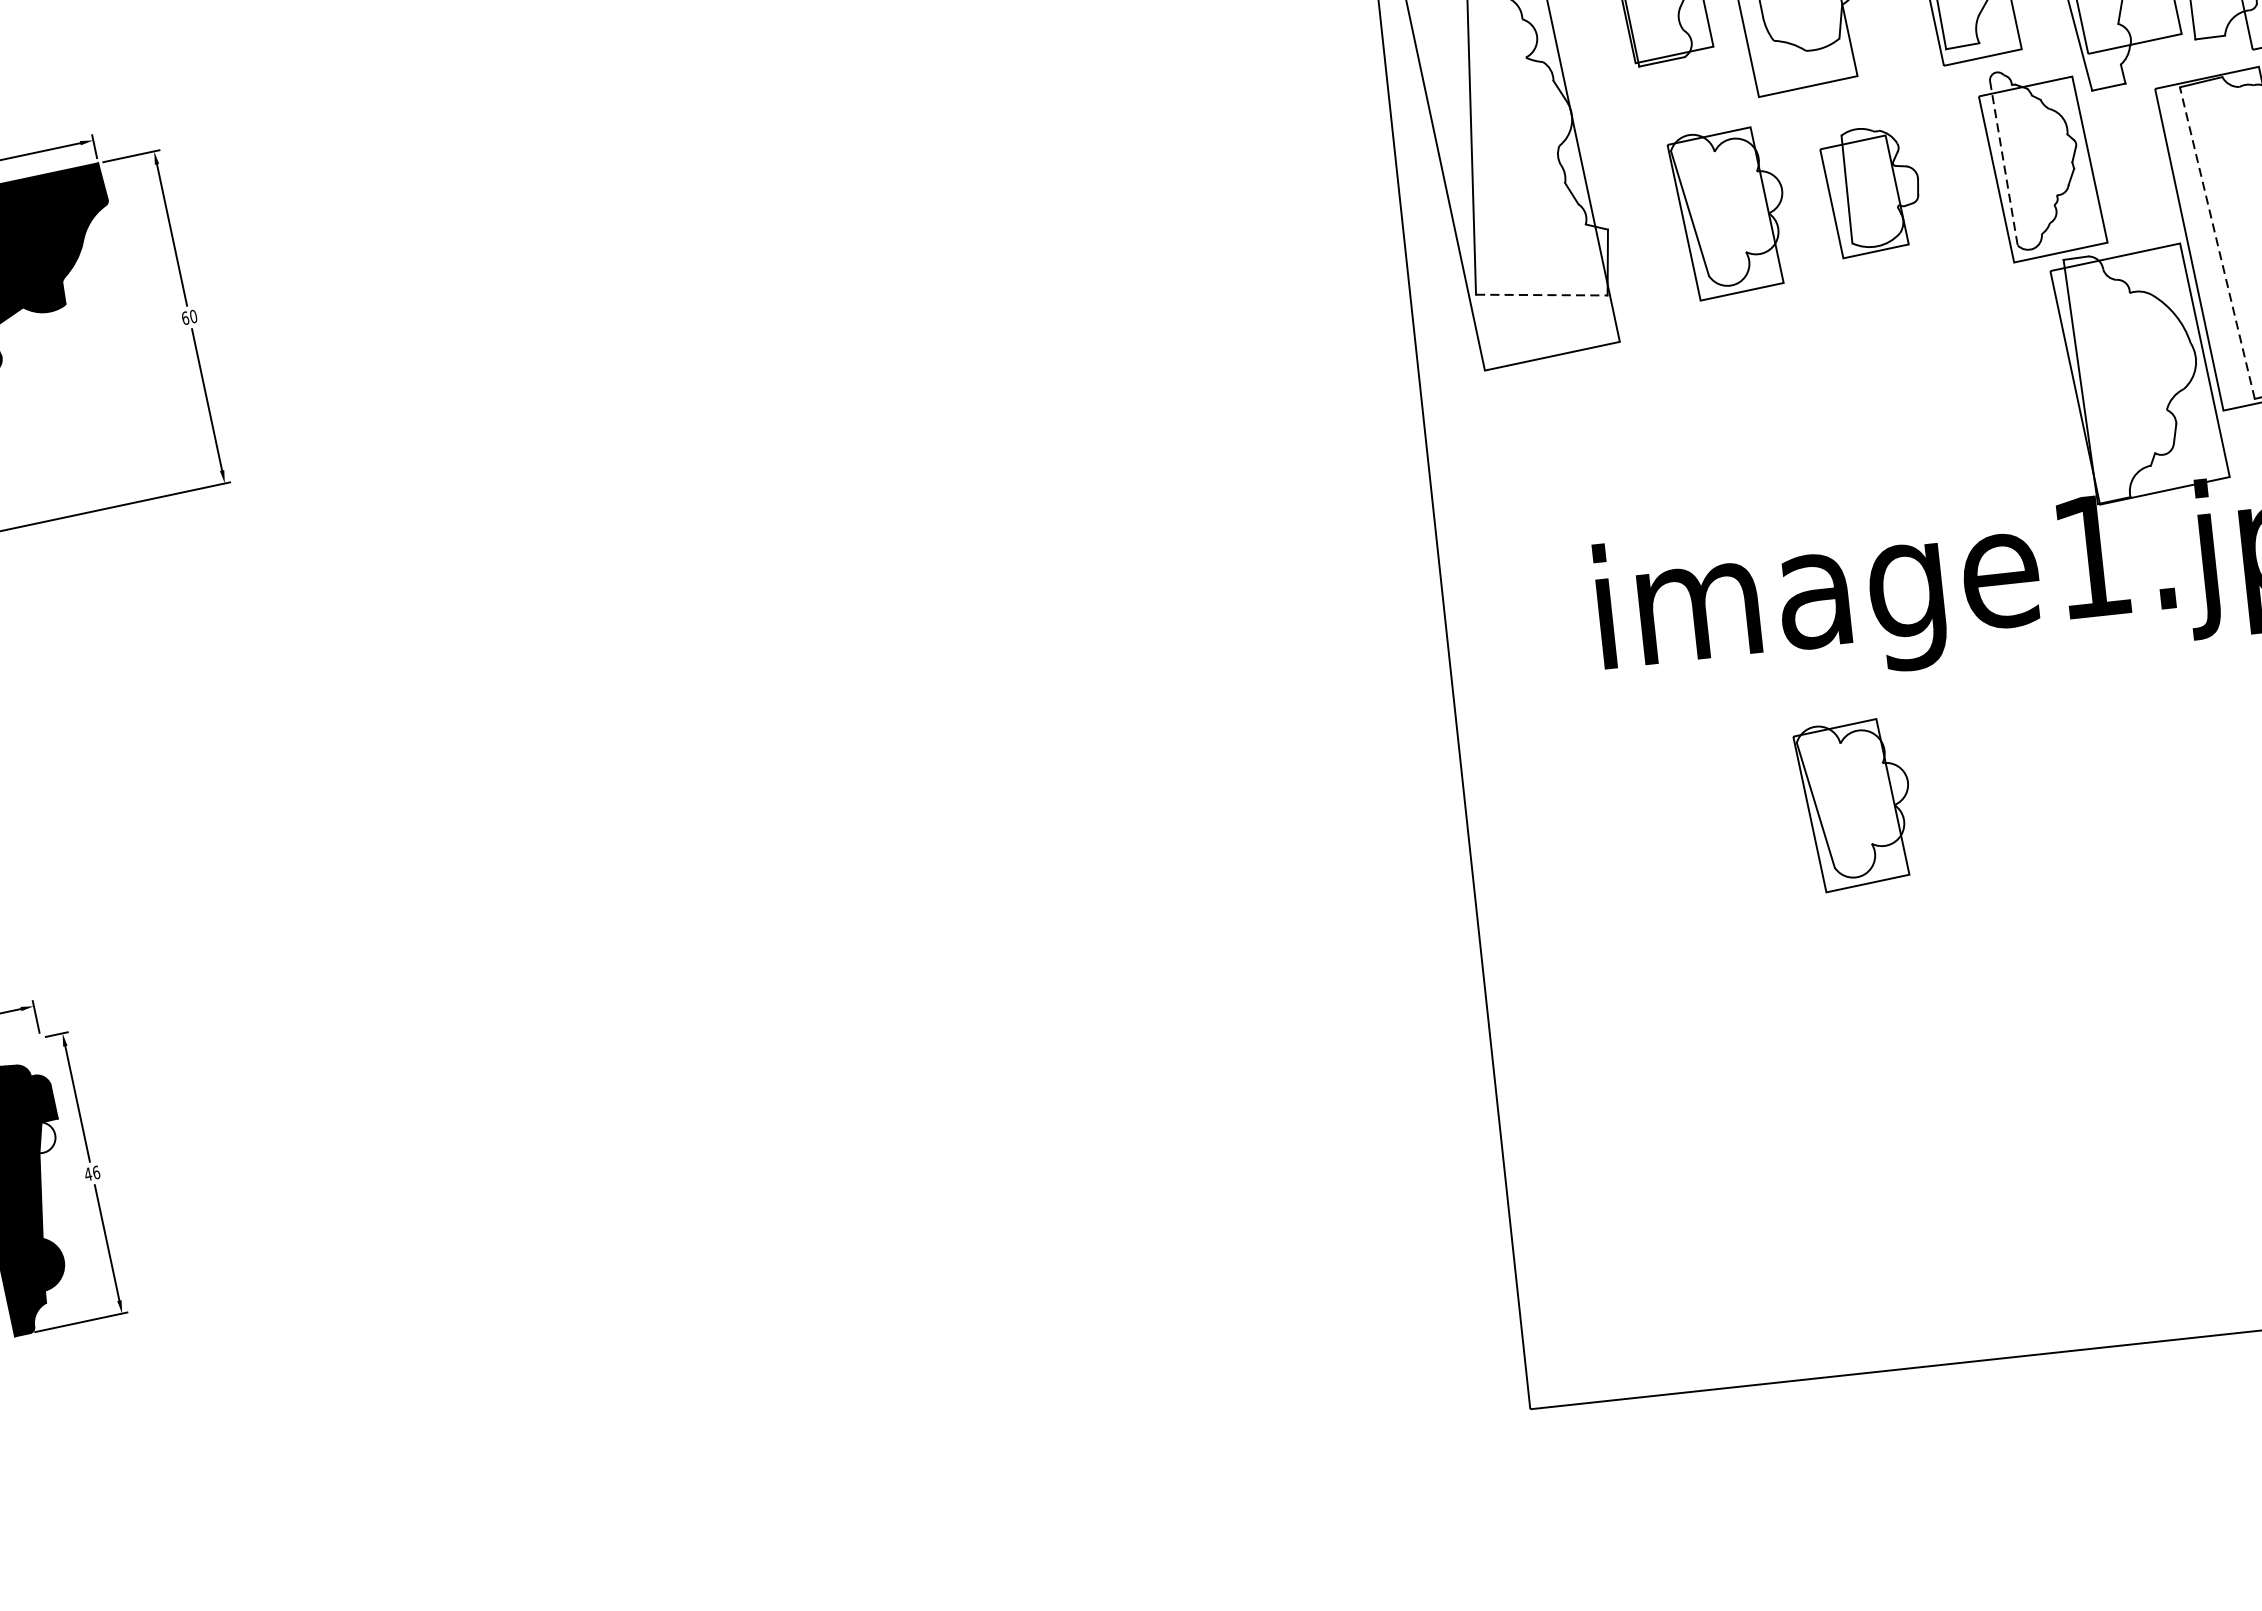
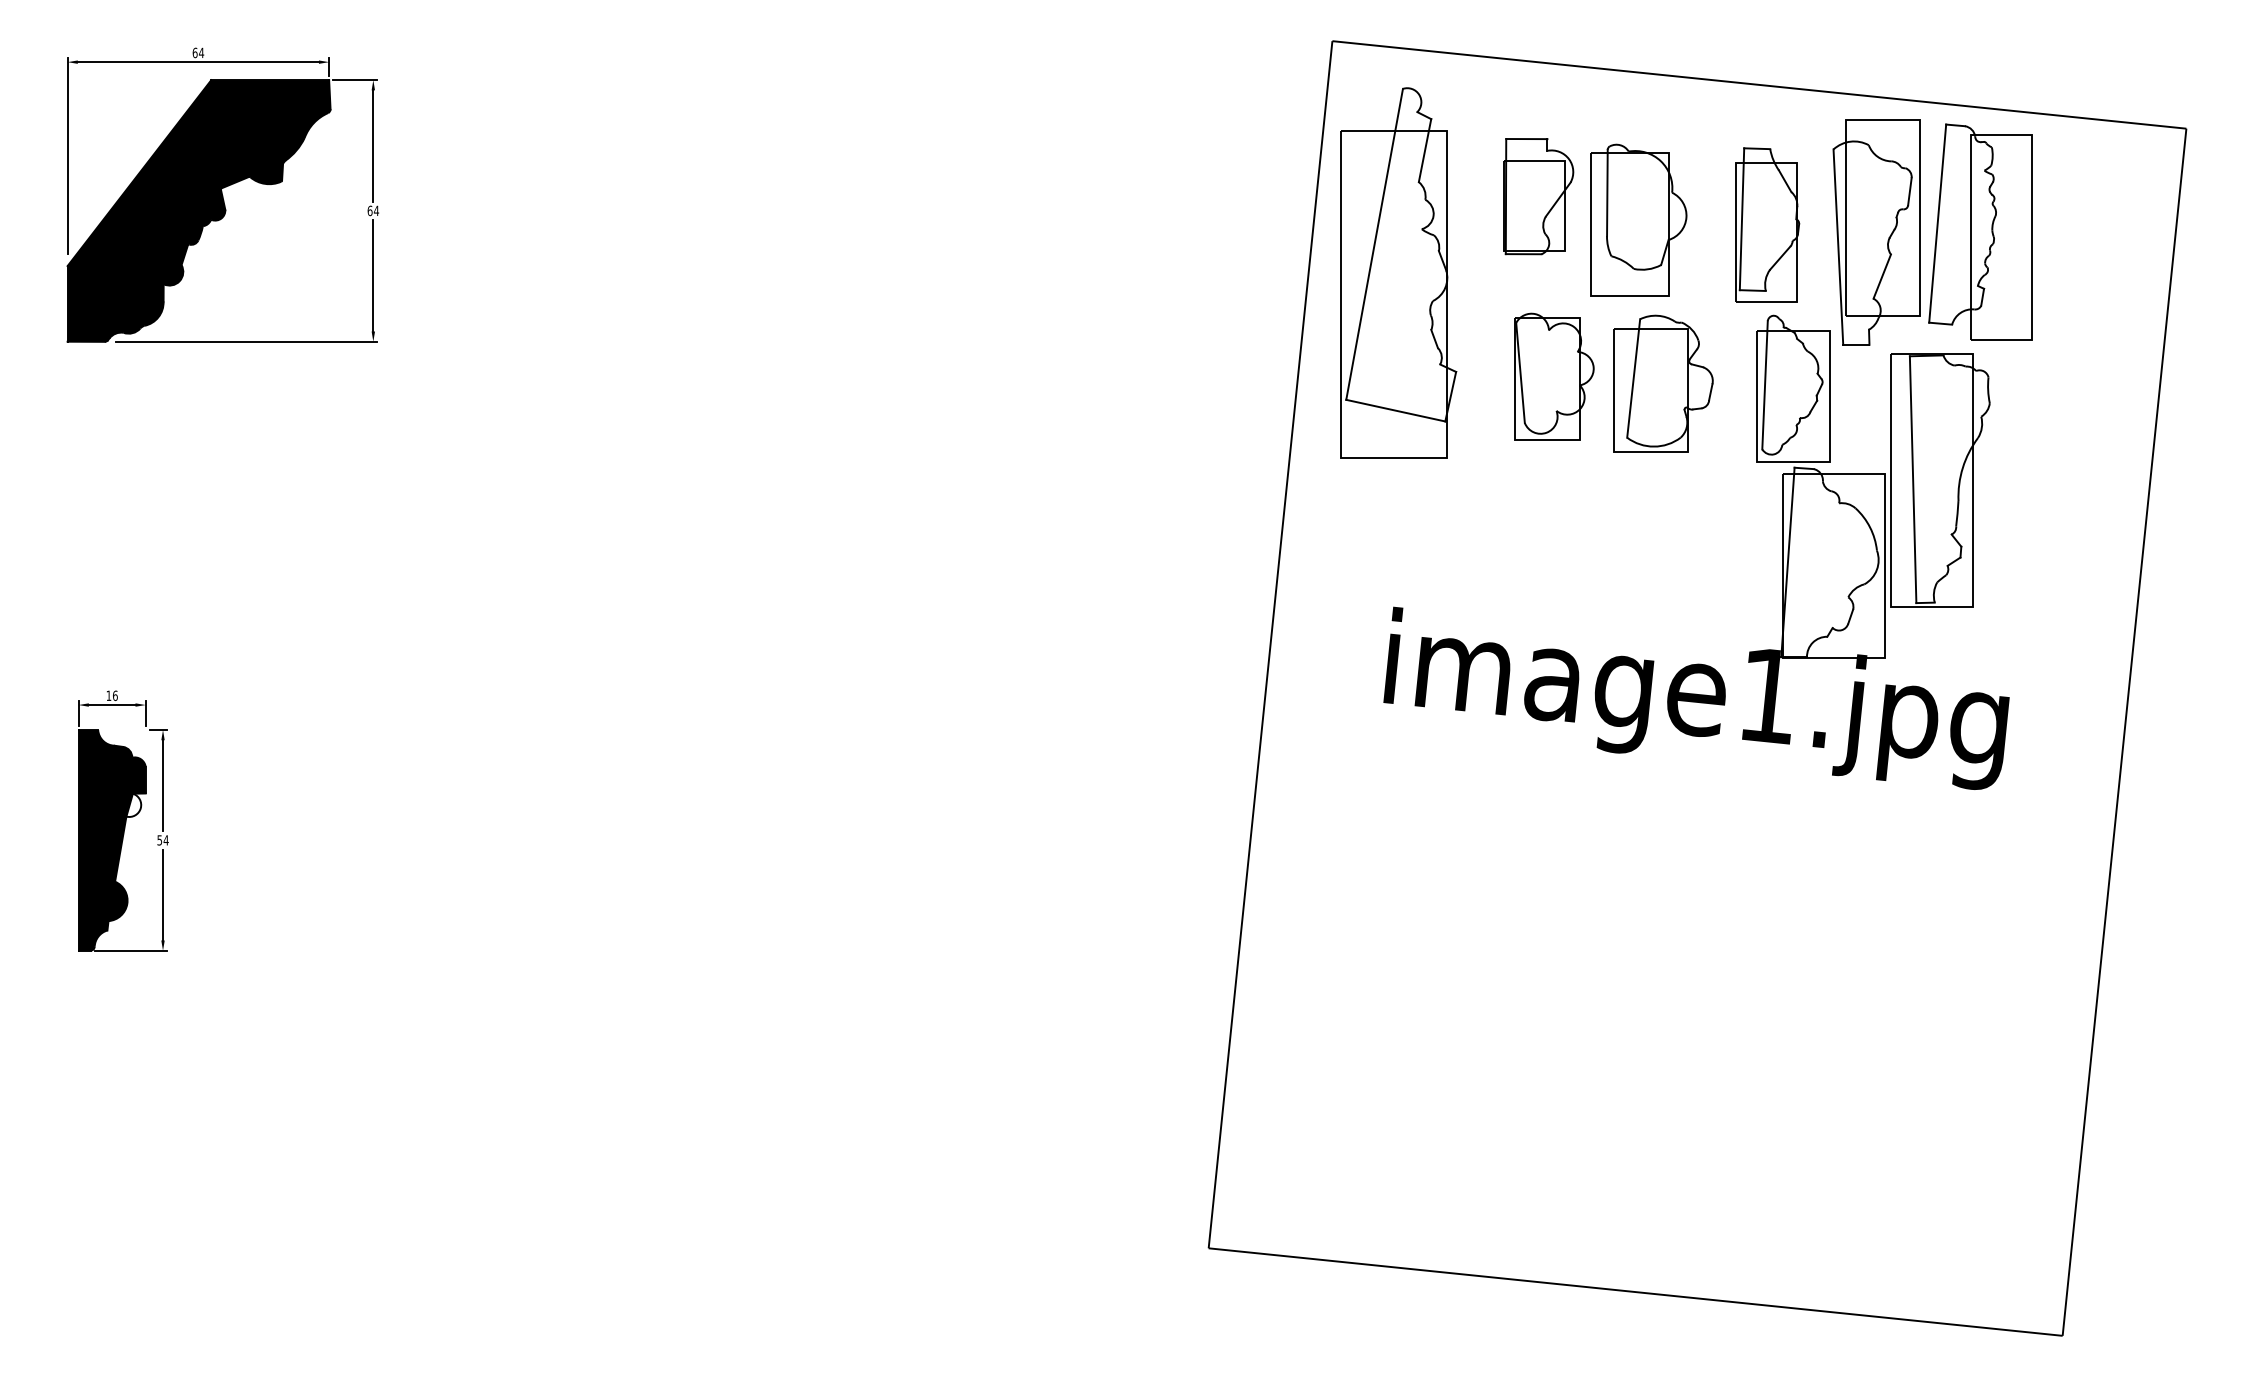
line: (2004, 163) -> (1765, 385), dashed -> solid
part: (1874, 188) -> (1663, 383), size x1.43
line: (2217, 242) -> (1913, 479), dashed -> solid
line: (1541, 294) -> (1395, 410), dashed -> solid
text: (193, 316) -> (376, 210), 60 -> 64
part: (1859, 800) -> (1554, 842), removed
text: (91, 1173) -> (162, 840), 46 -> 54

